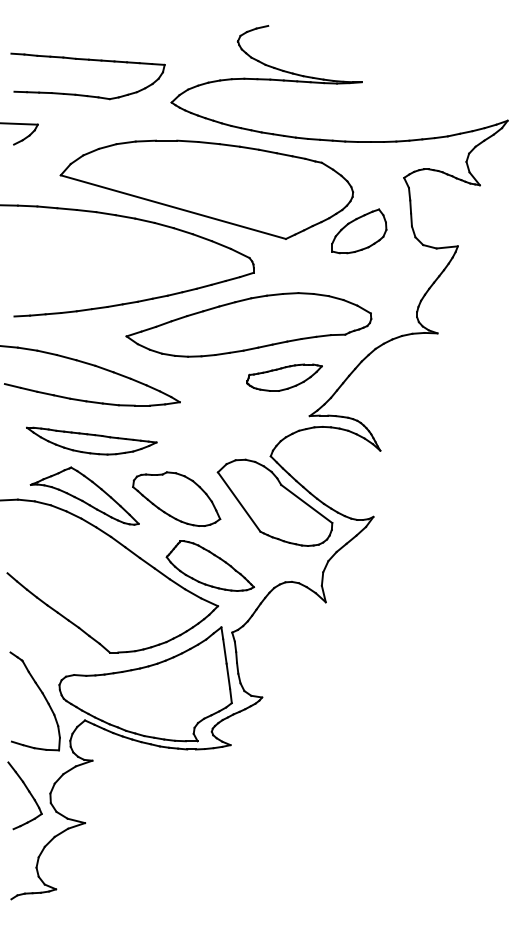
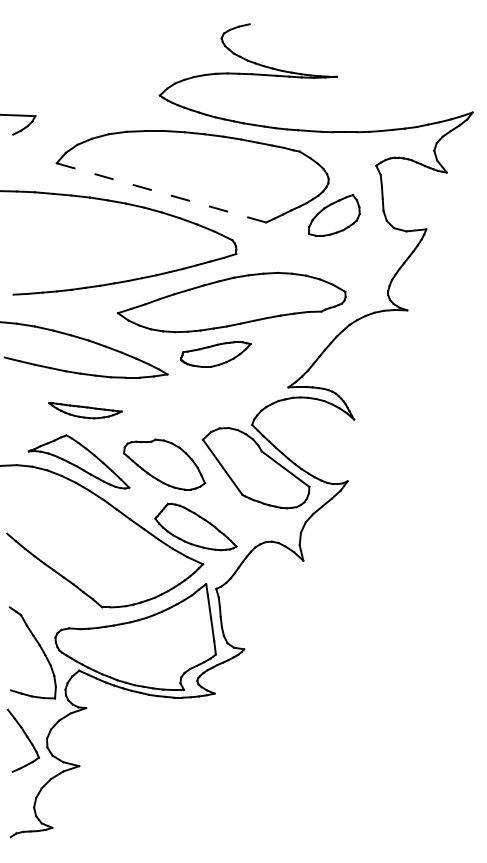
part: (87, 60) -> (81, 56), removed
line: (173, 206) -> (161, 192), solid -> dashed
part: (284, 377) -> (215, 354), moved
part: (91, 440) -> (85, 410), size x0.6

